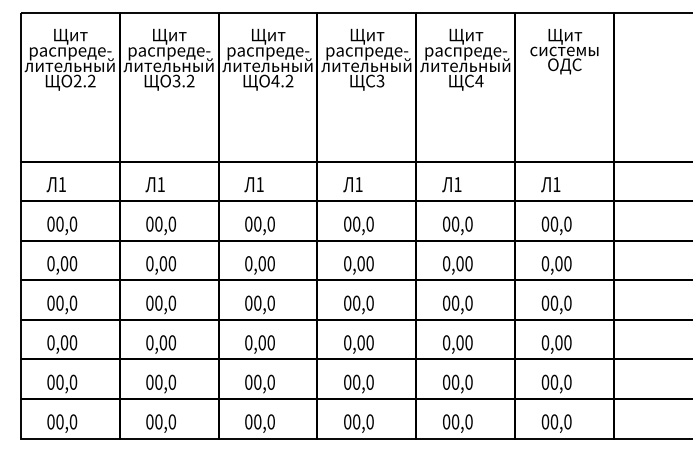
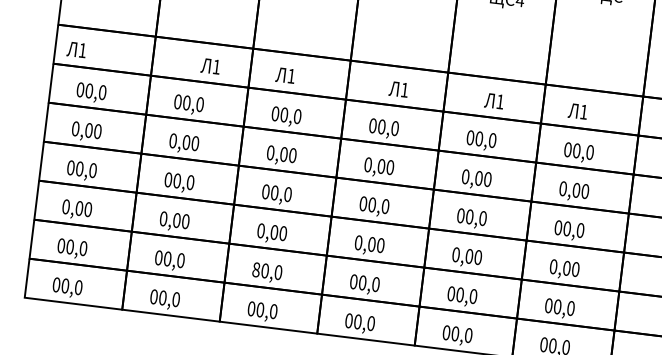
text: (55, 184) -> (75, 49), moved
text: (154, 184) -> (210, 66), moved
text: (352, 184) -> (398, 89), moved
text: (451, 184) -> (493, 101), moved
text: (248, 382) -> (256, 269), 00,0 -> 80,0

